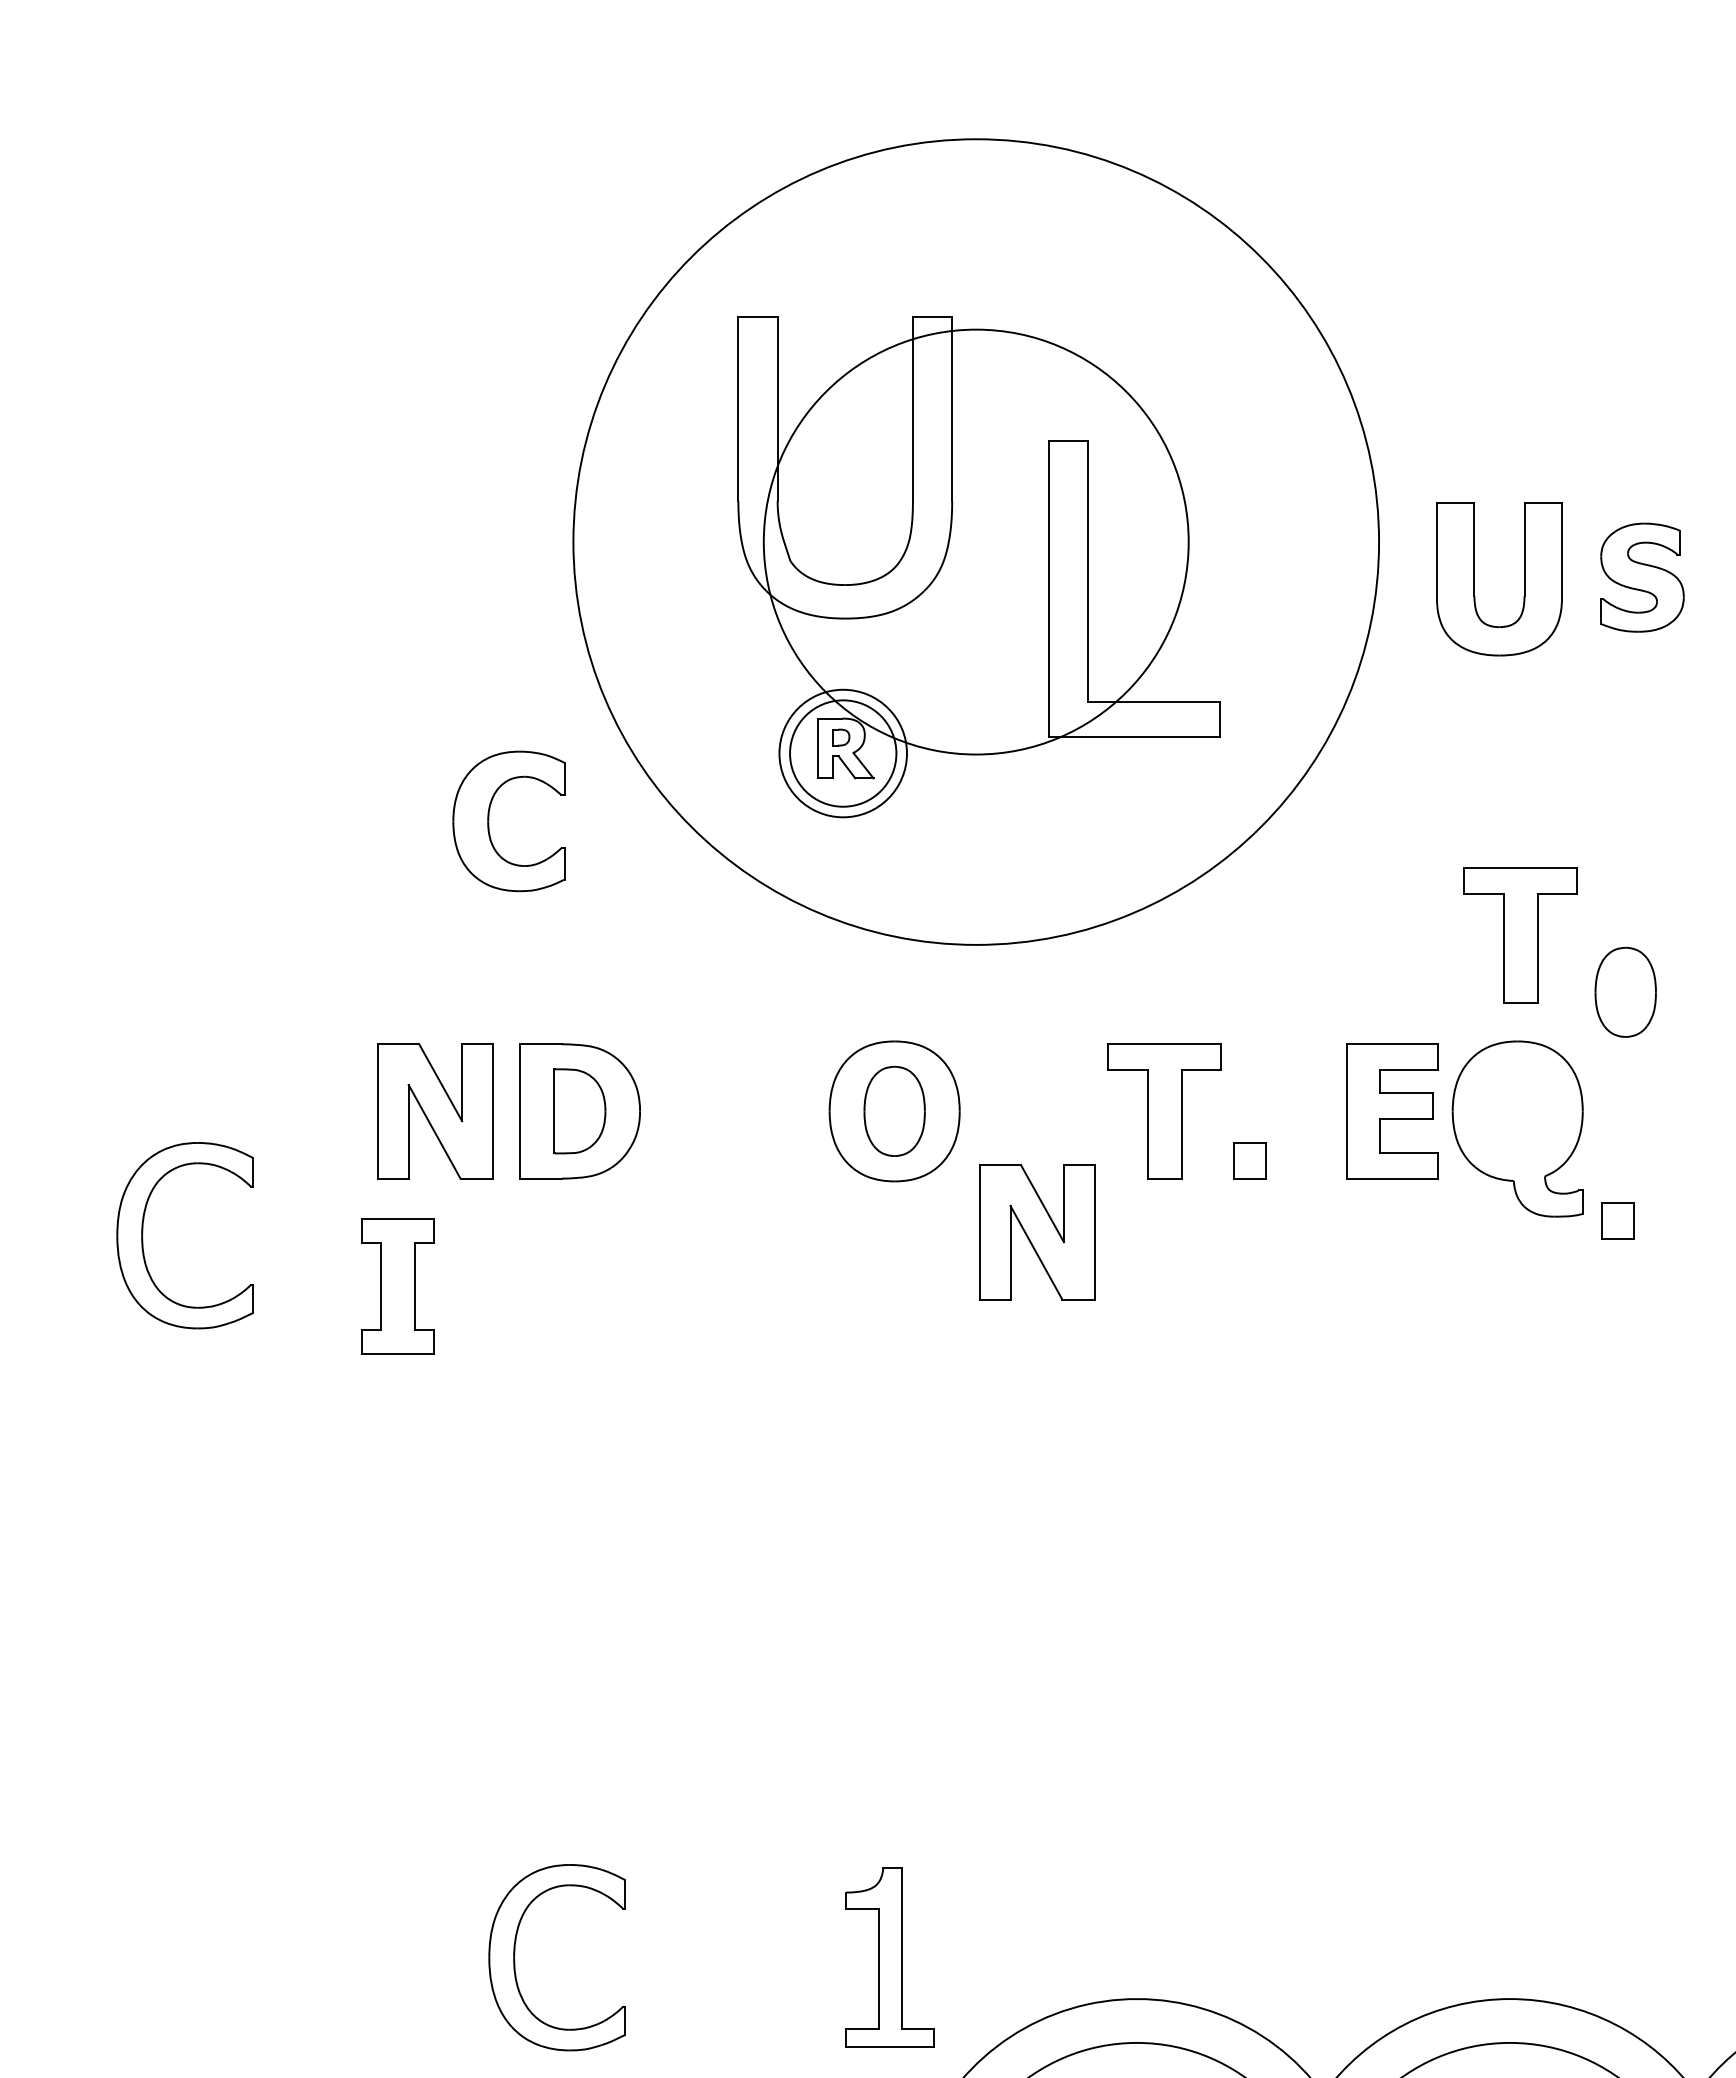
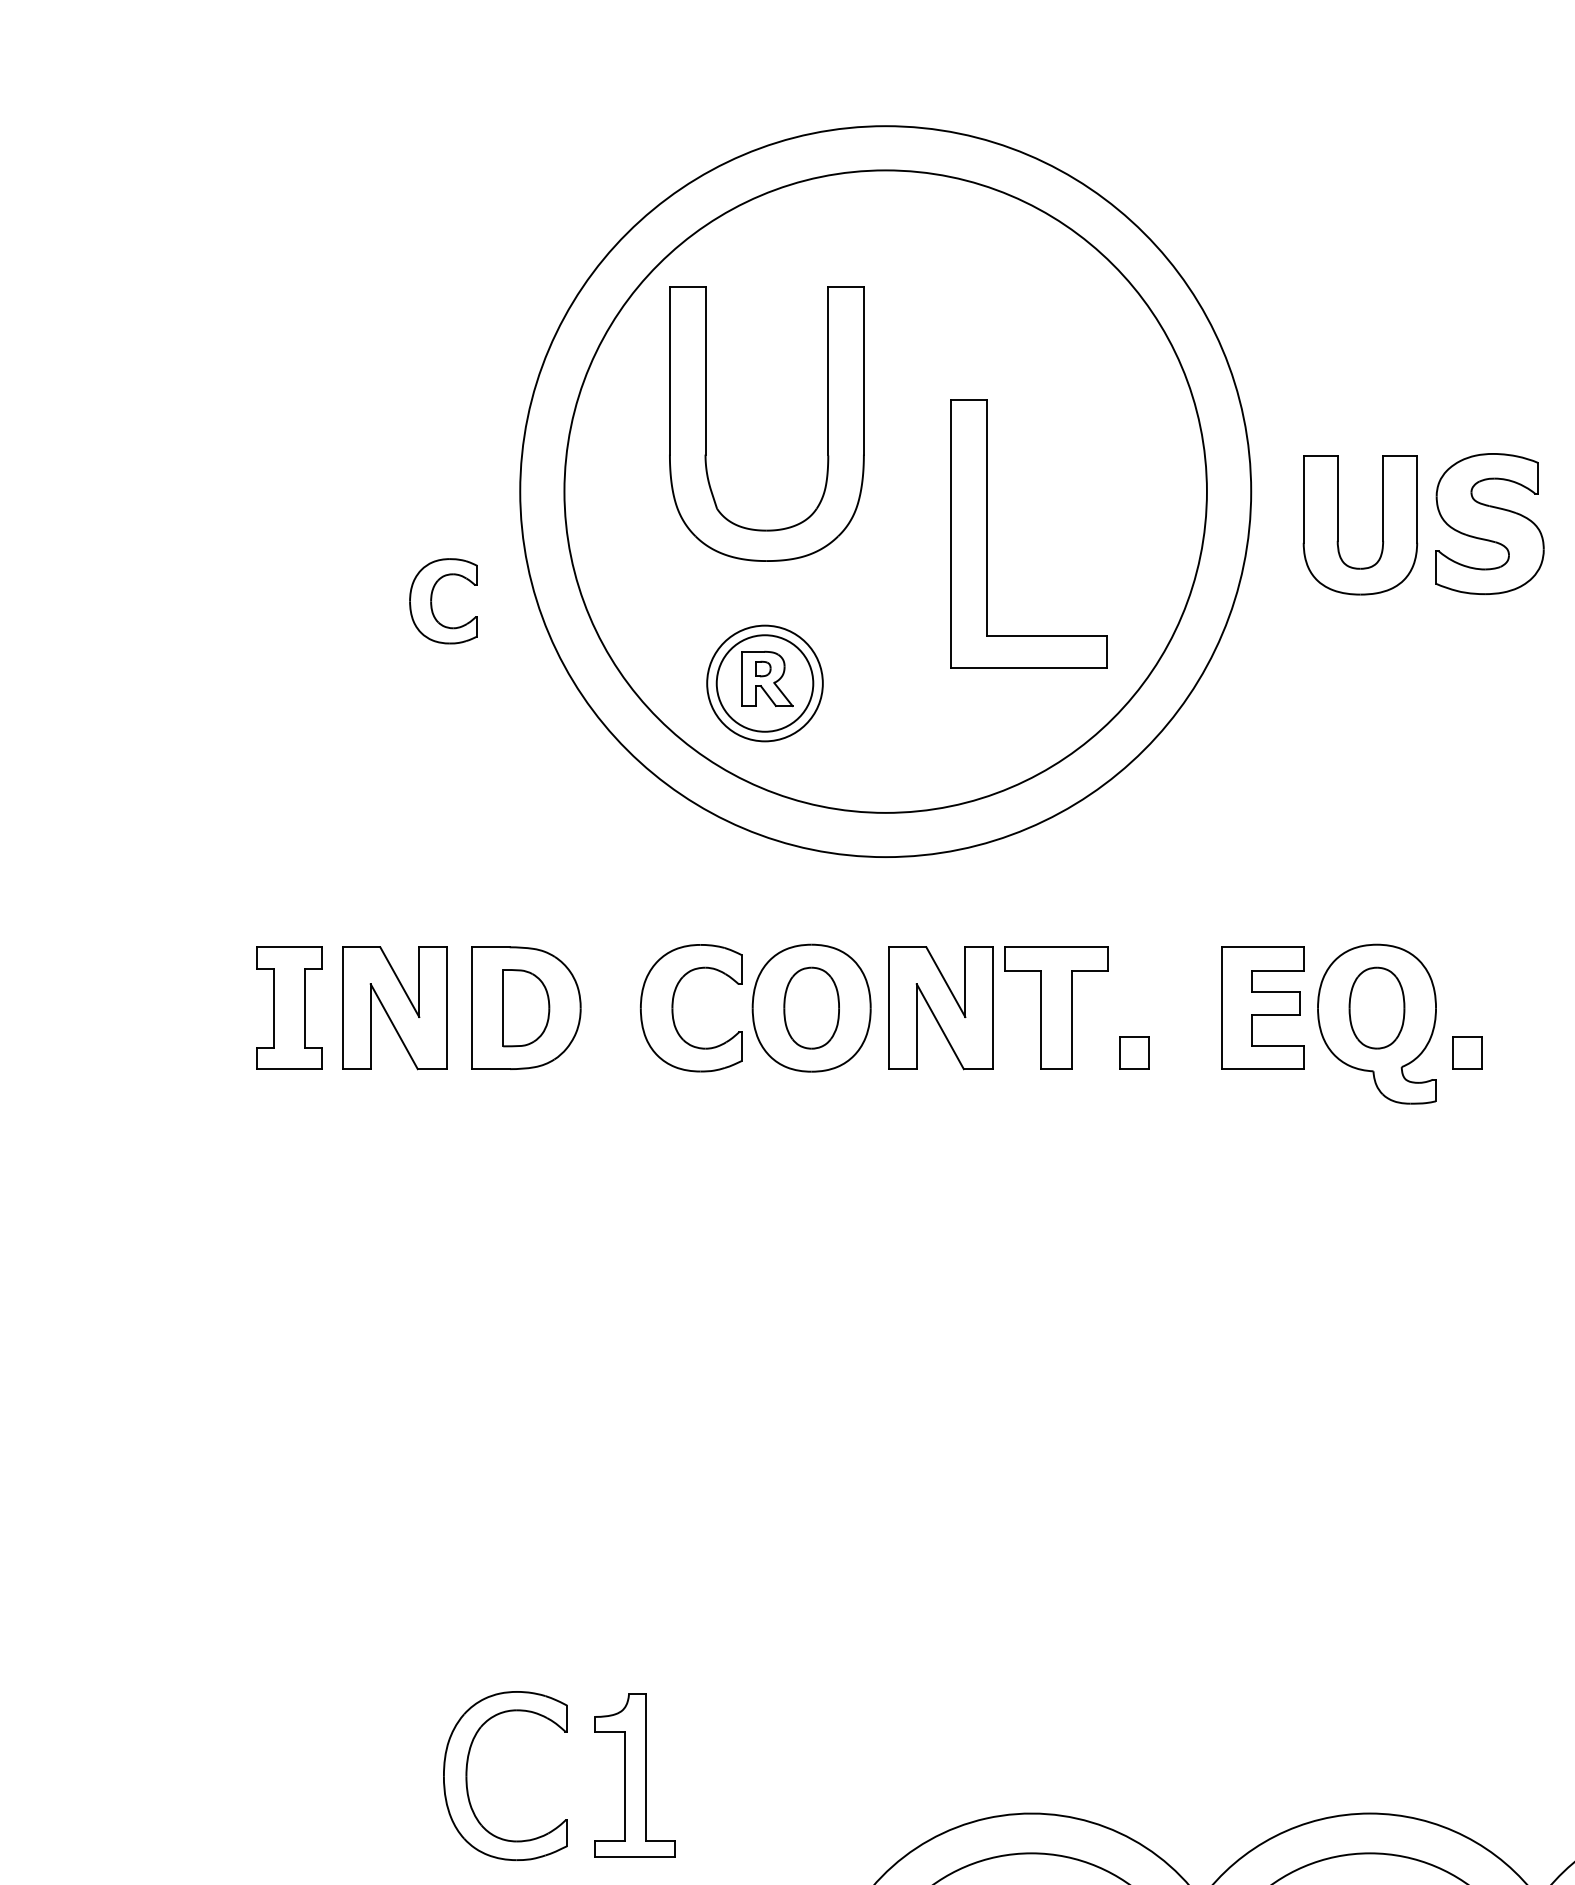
circle: (976, 542) -> (885, 492), size x1.67
part: (1642, 577) -> (1490, 523), size x1.43
part: (476, 662) -> (432, 600), added
part: (489, 821) -> (673, 1008), moved
part: (1520, 935) -> (1379, 848), removed
part: (1625, 991) -> (1376, 1007), moved
part: (1617, 1220) -> (1467, 1052), moved
part: (143, 1232) -> (130, 1118), removed
part: (1037, 1232) -> (941, 1008), moved
part: (397, 1286) -> (288, 1008), moved
part: (889, 1957) -> (634, 1775), moved

